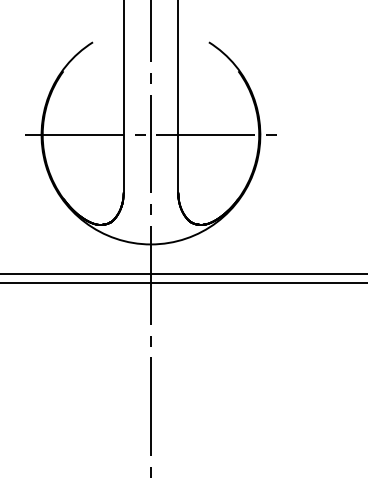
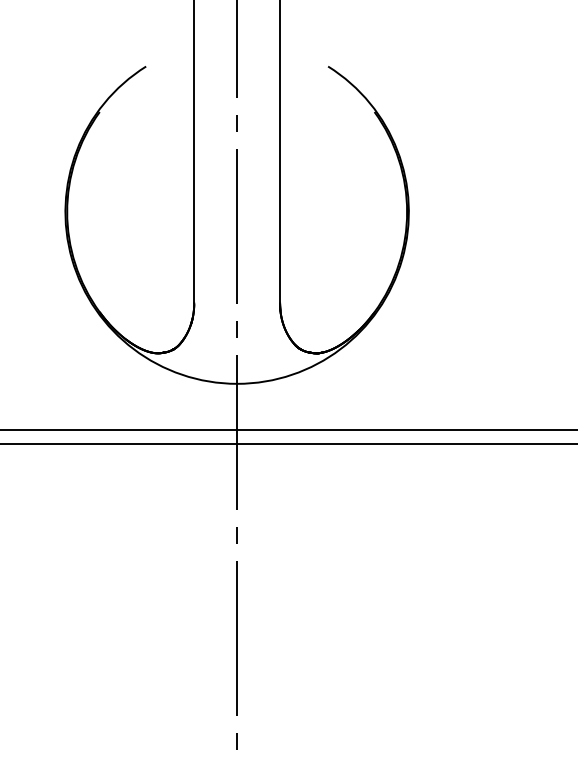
line: (150, 135) -> (236, 212), removed

